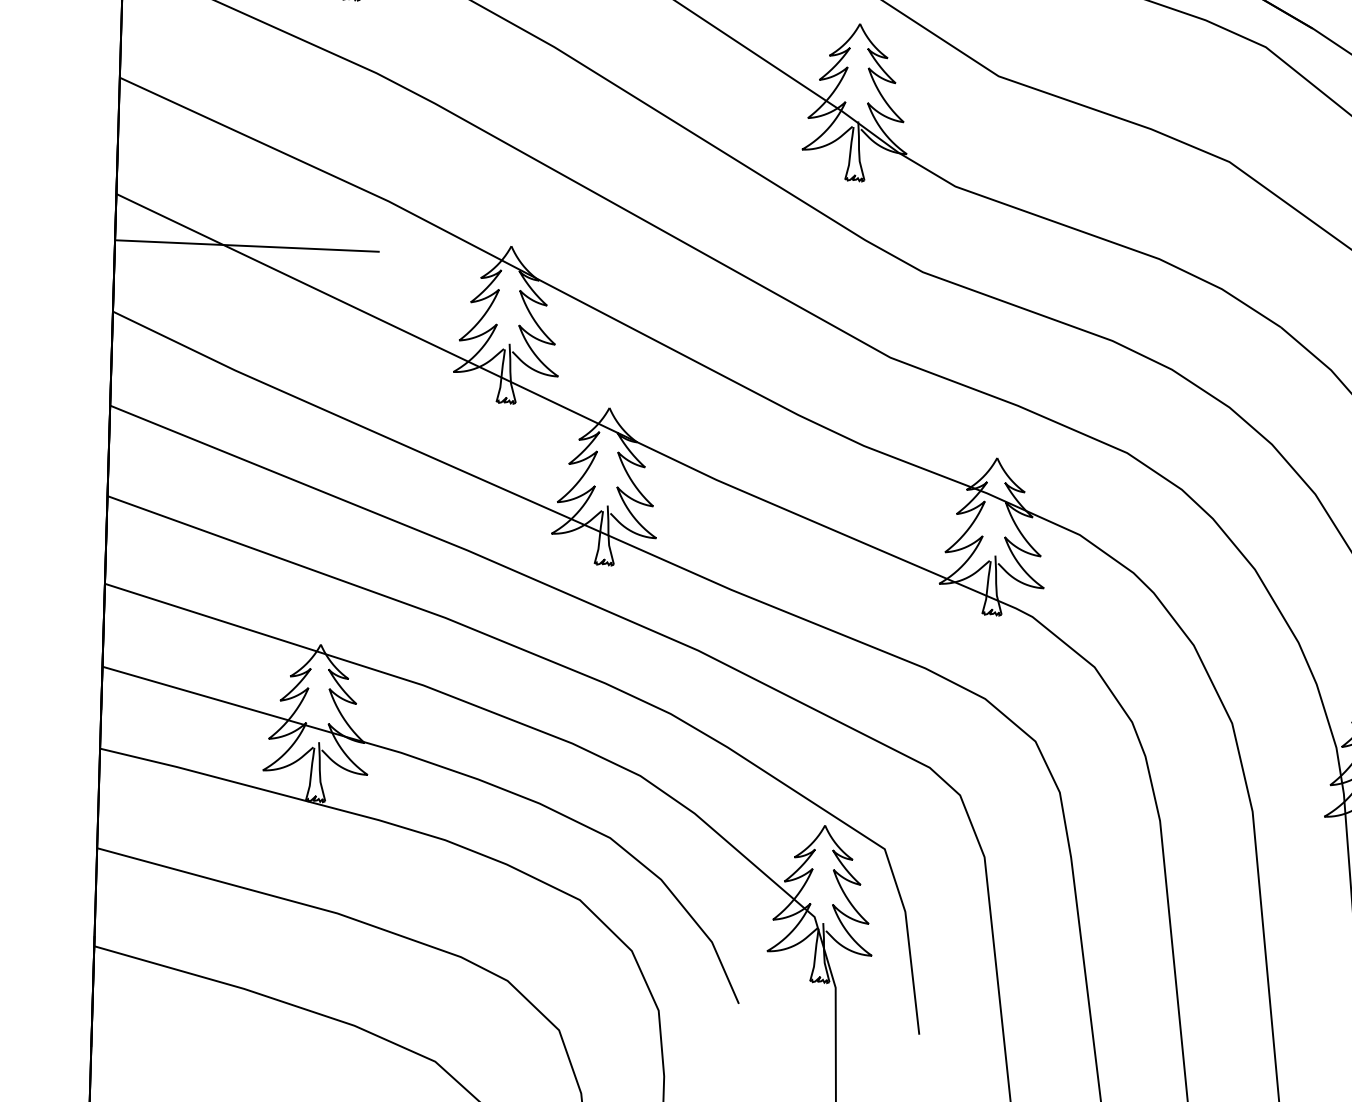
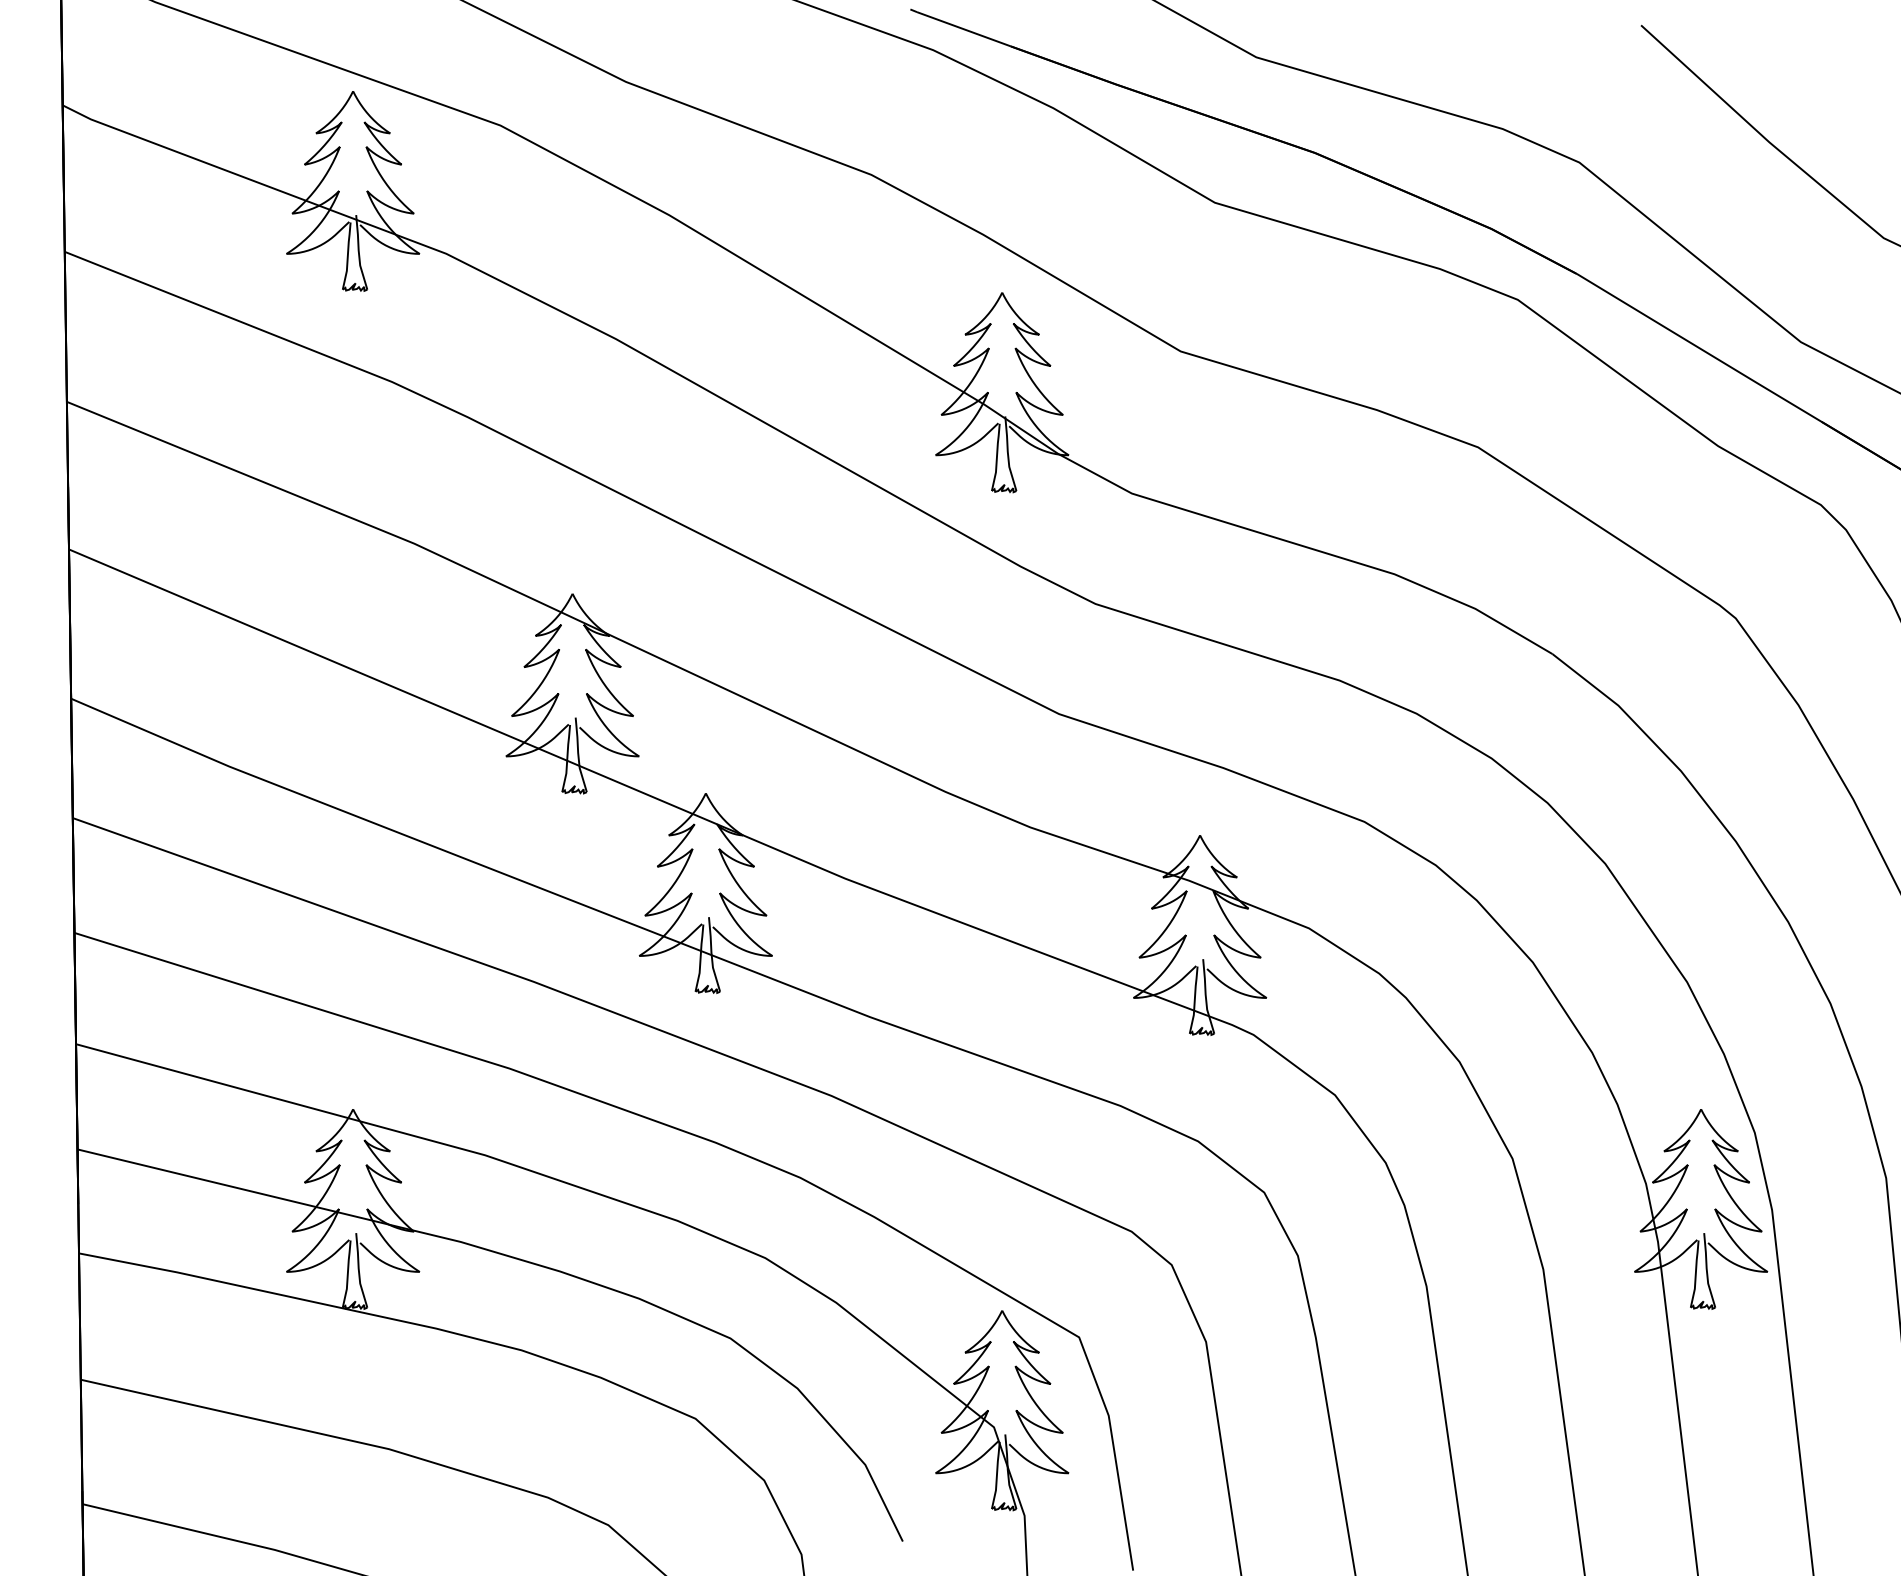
line: (246, 246) -> (236, 608), removed

